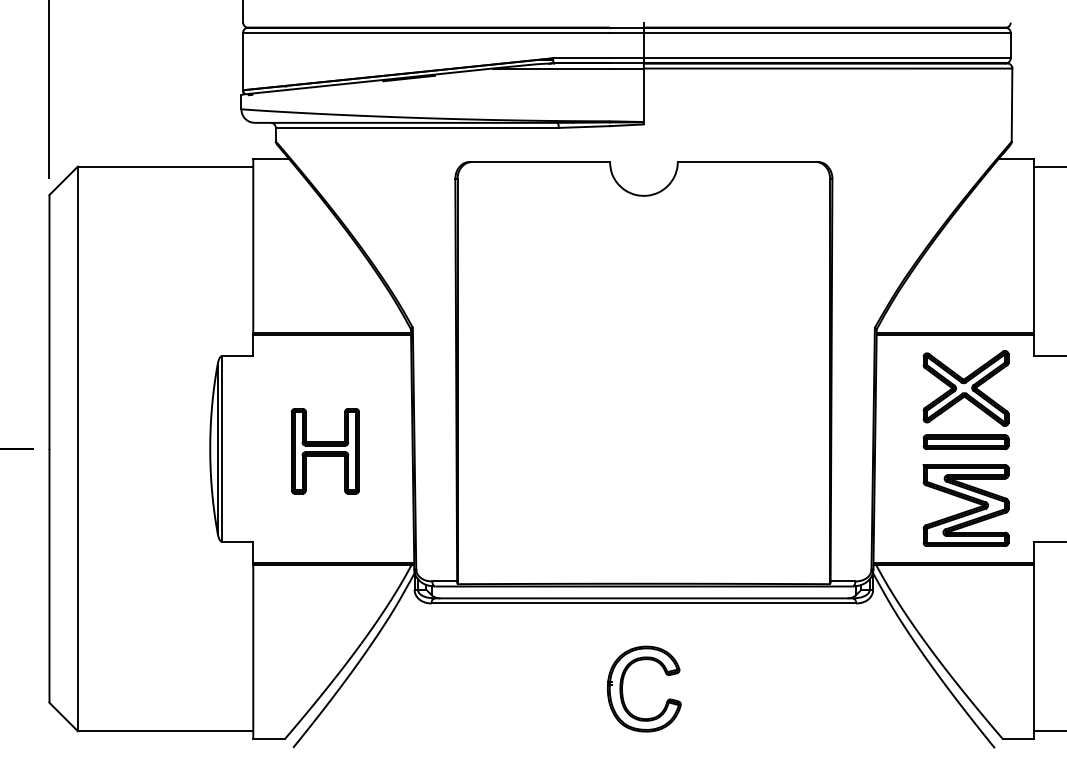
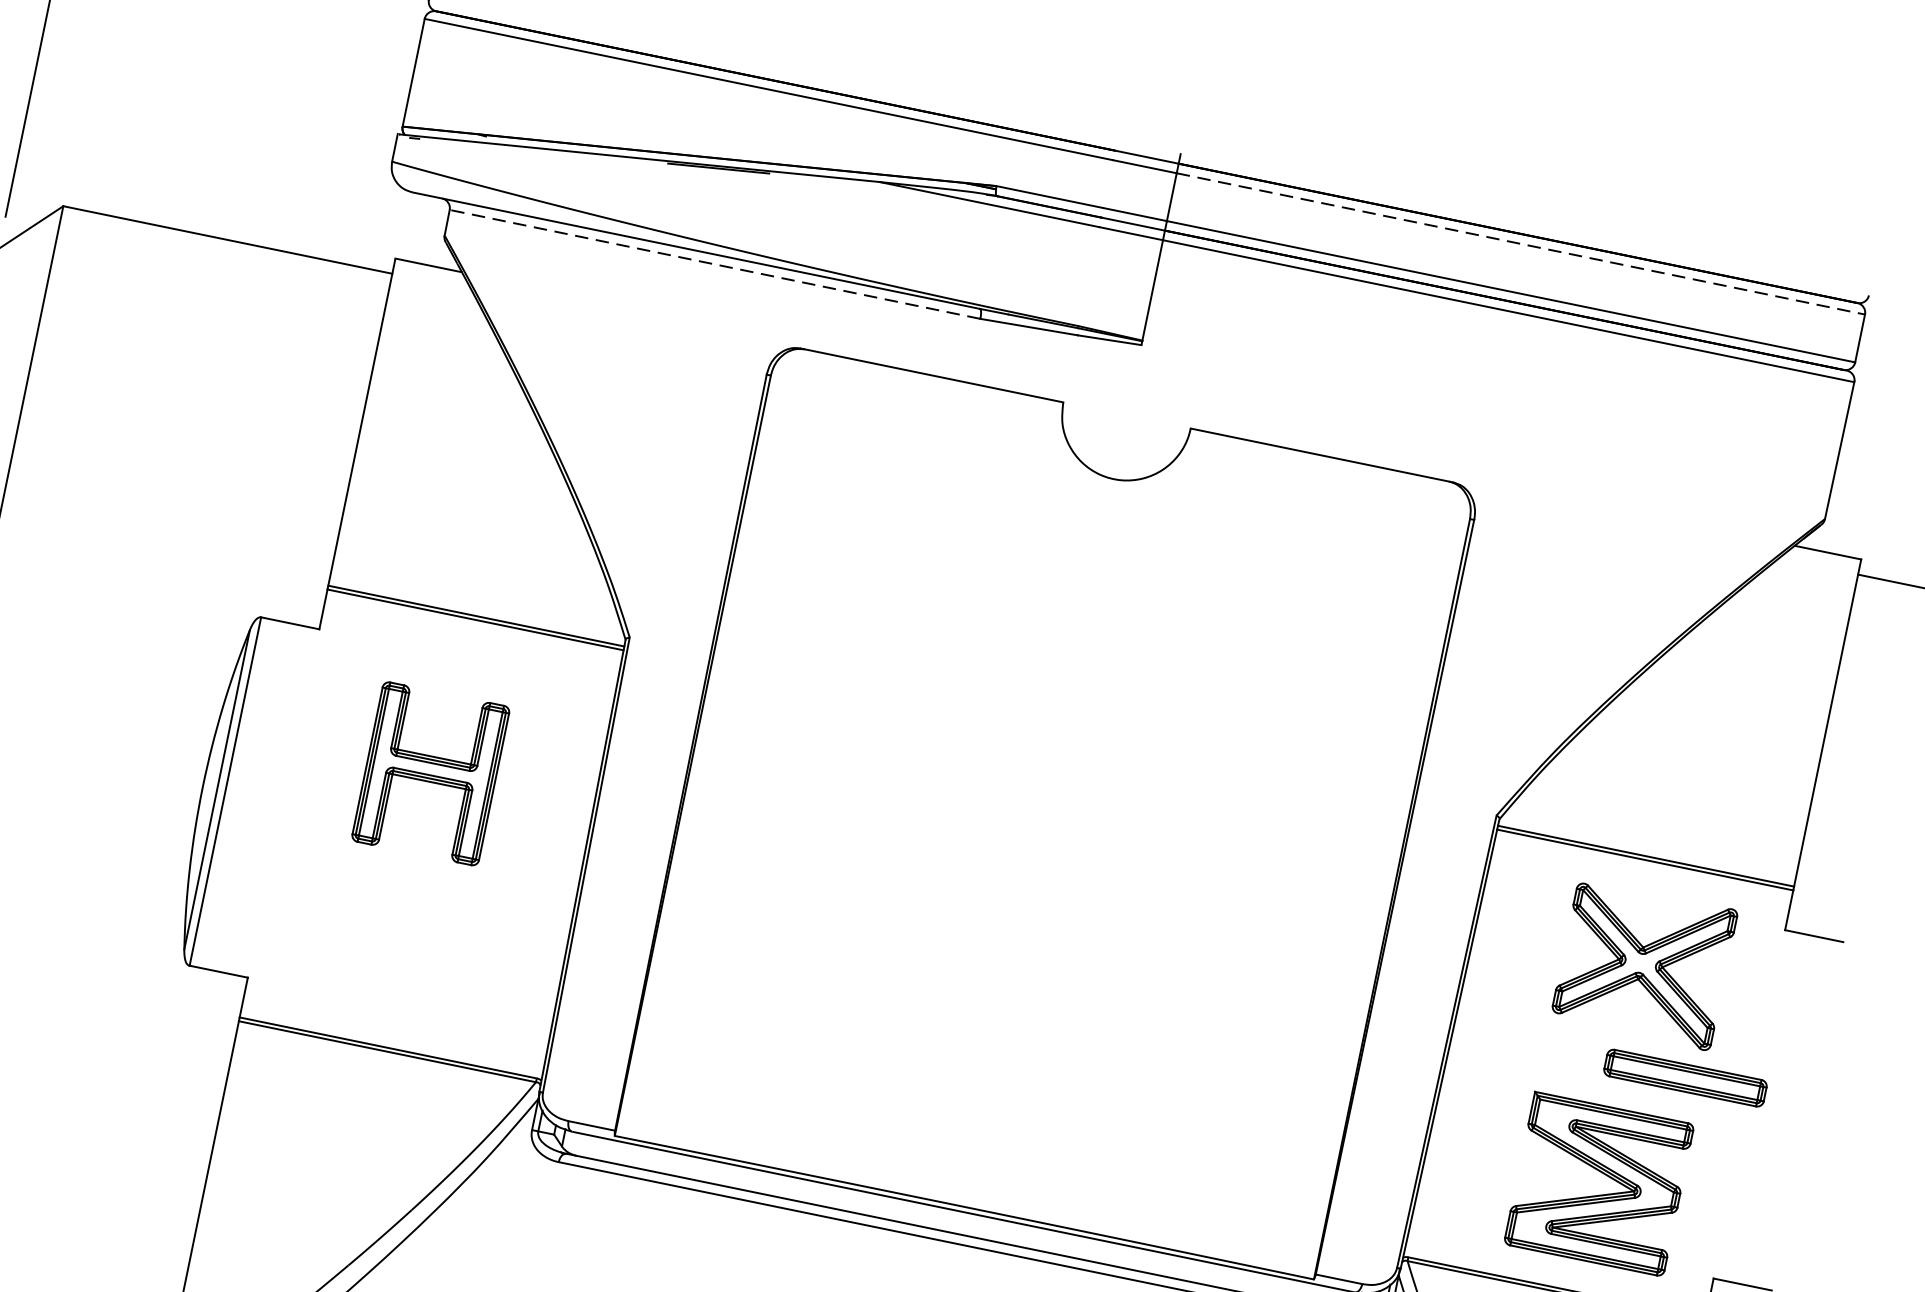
line: (827, 32) -> (1521, 243), solid -> dashed
line: (416, 127) -> (713, 263), solid -> dashed
part: (965, 442) -> (1684, 1078), moved
part: (324, 451) -> (428, 773), moved

